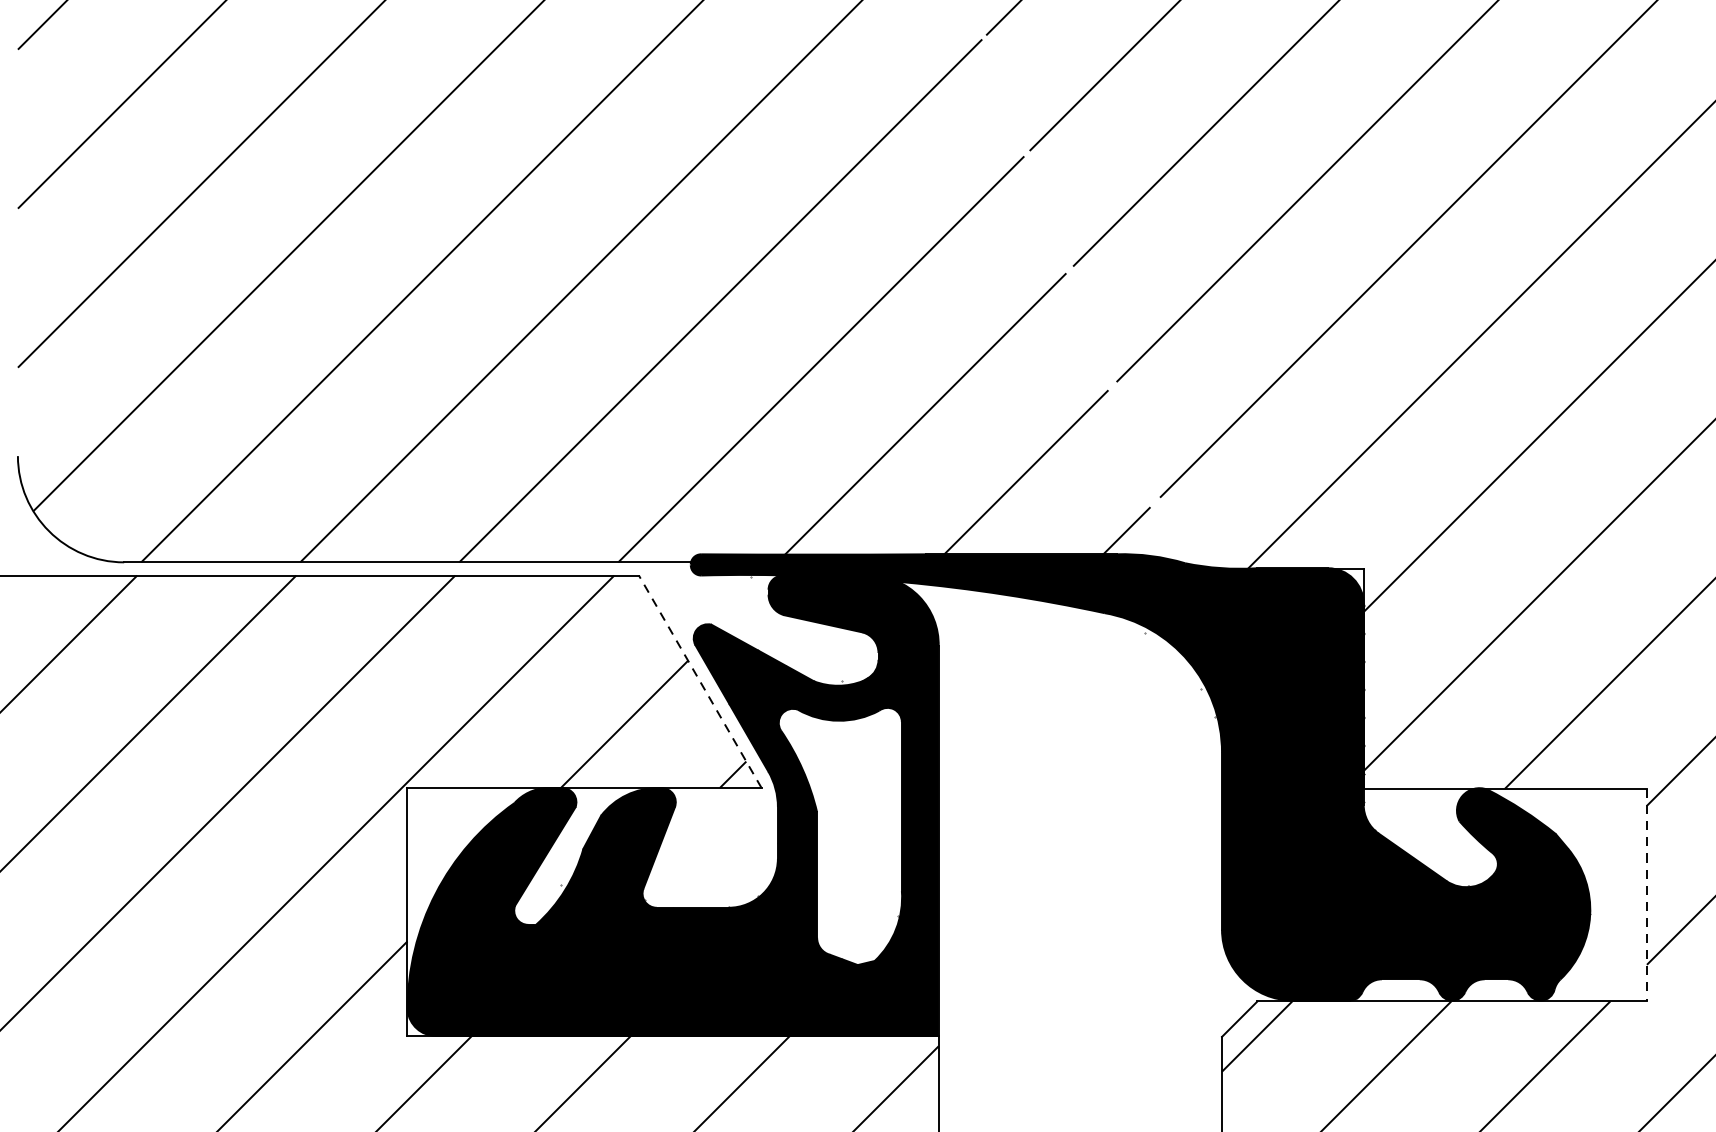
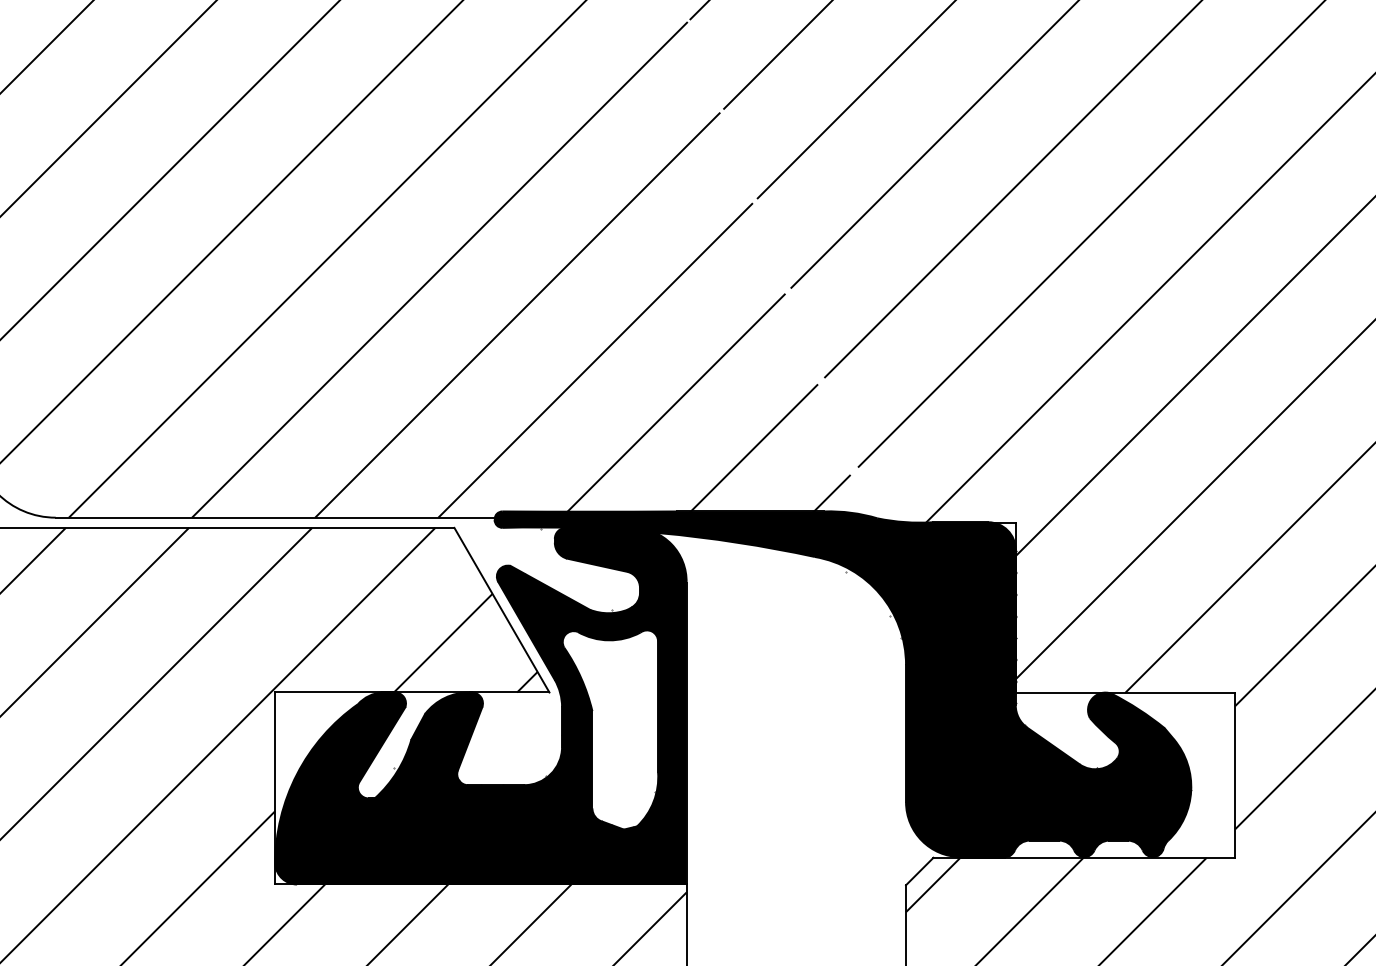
line: (699, 680) -> (501, 609), dashed -> solid
line: (1647, 896) -> (1235, 776), dashed -> solid

